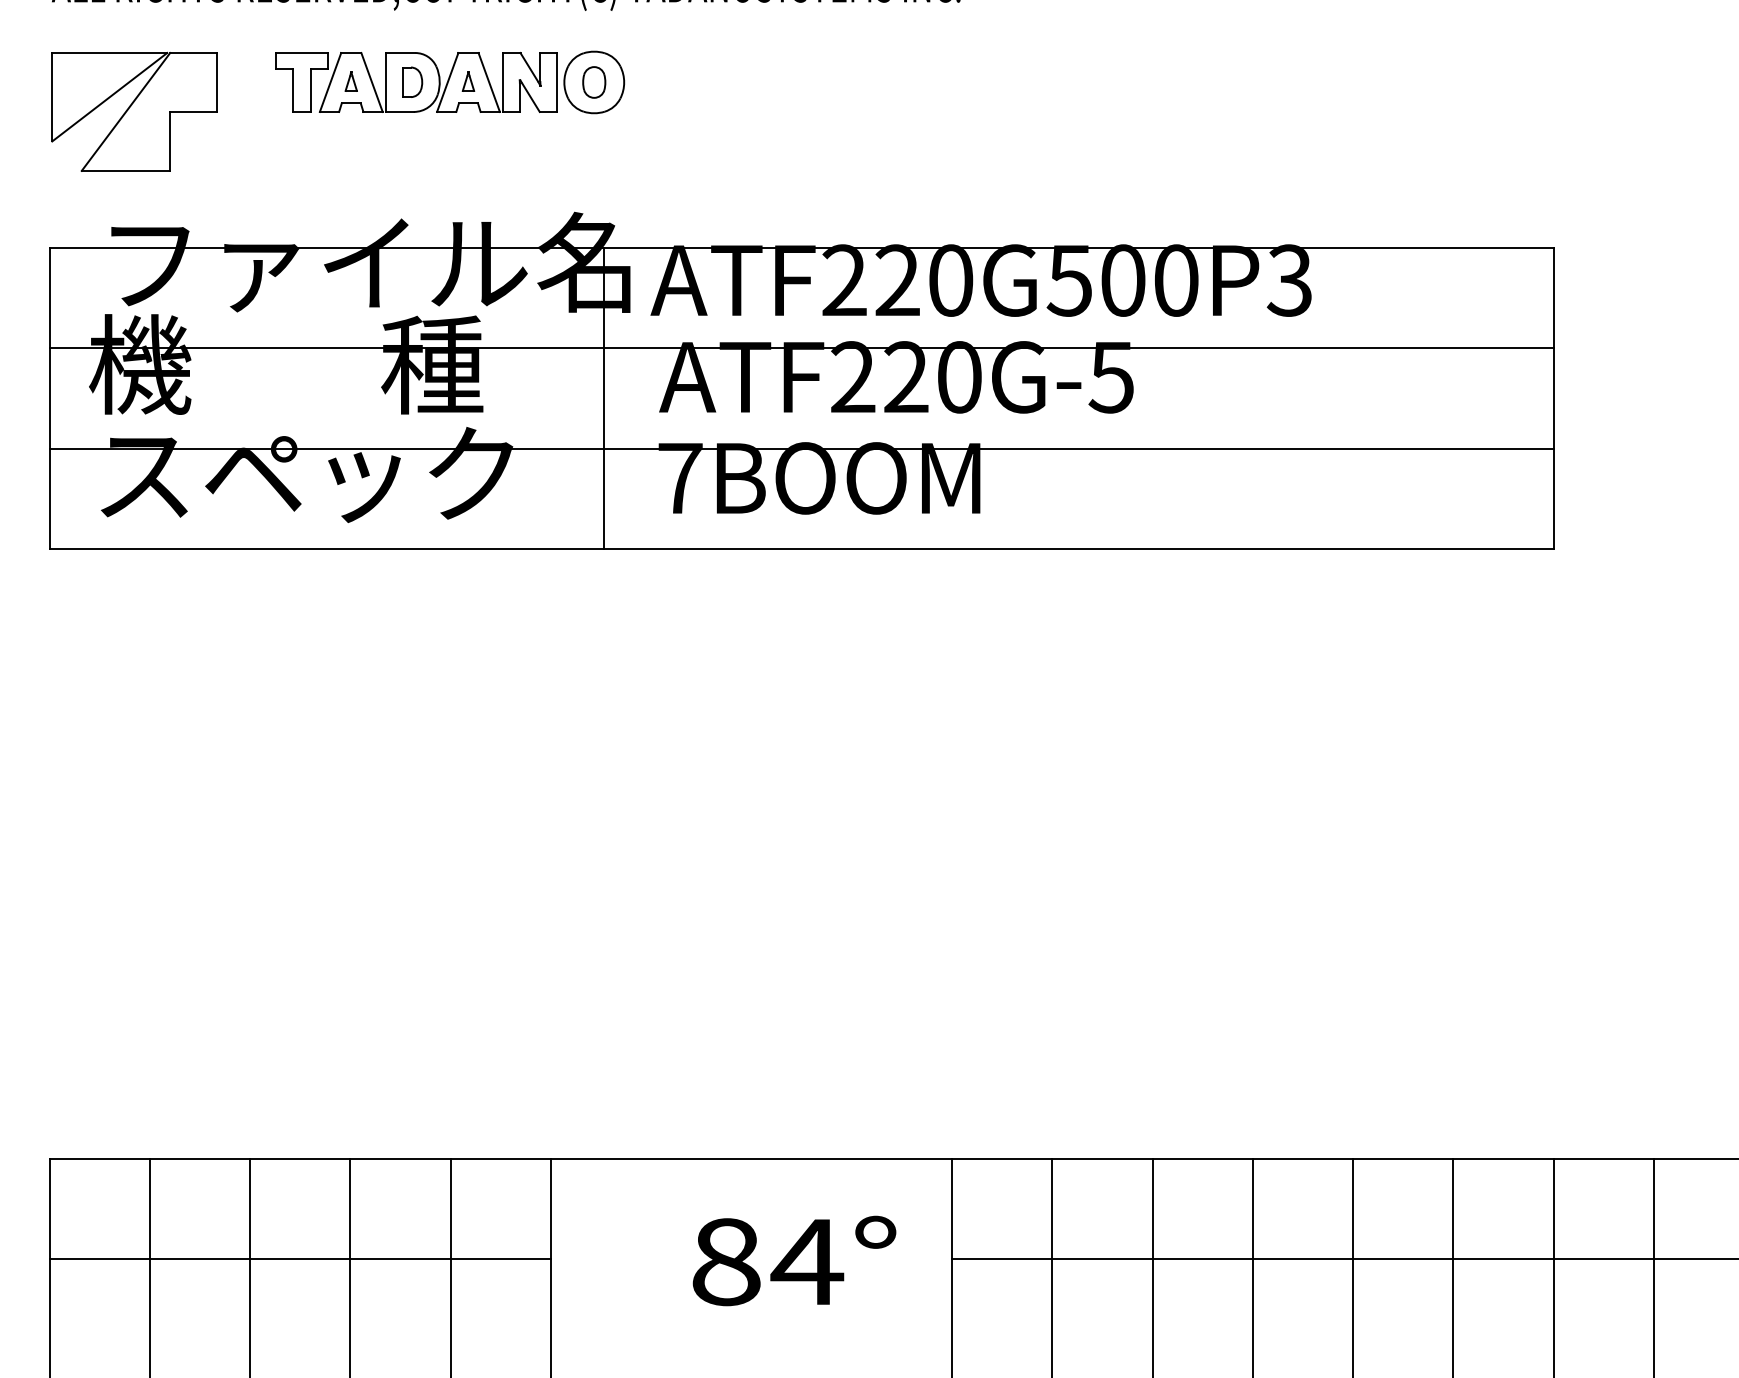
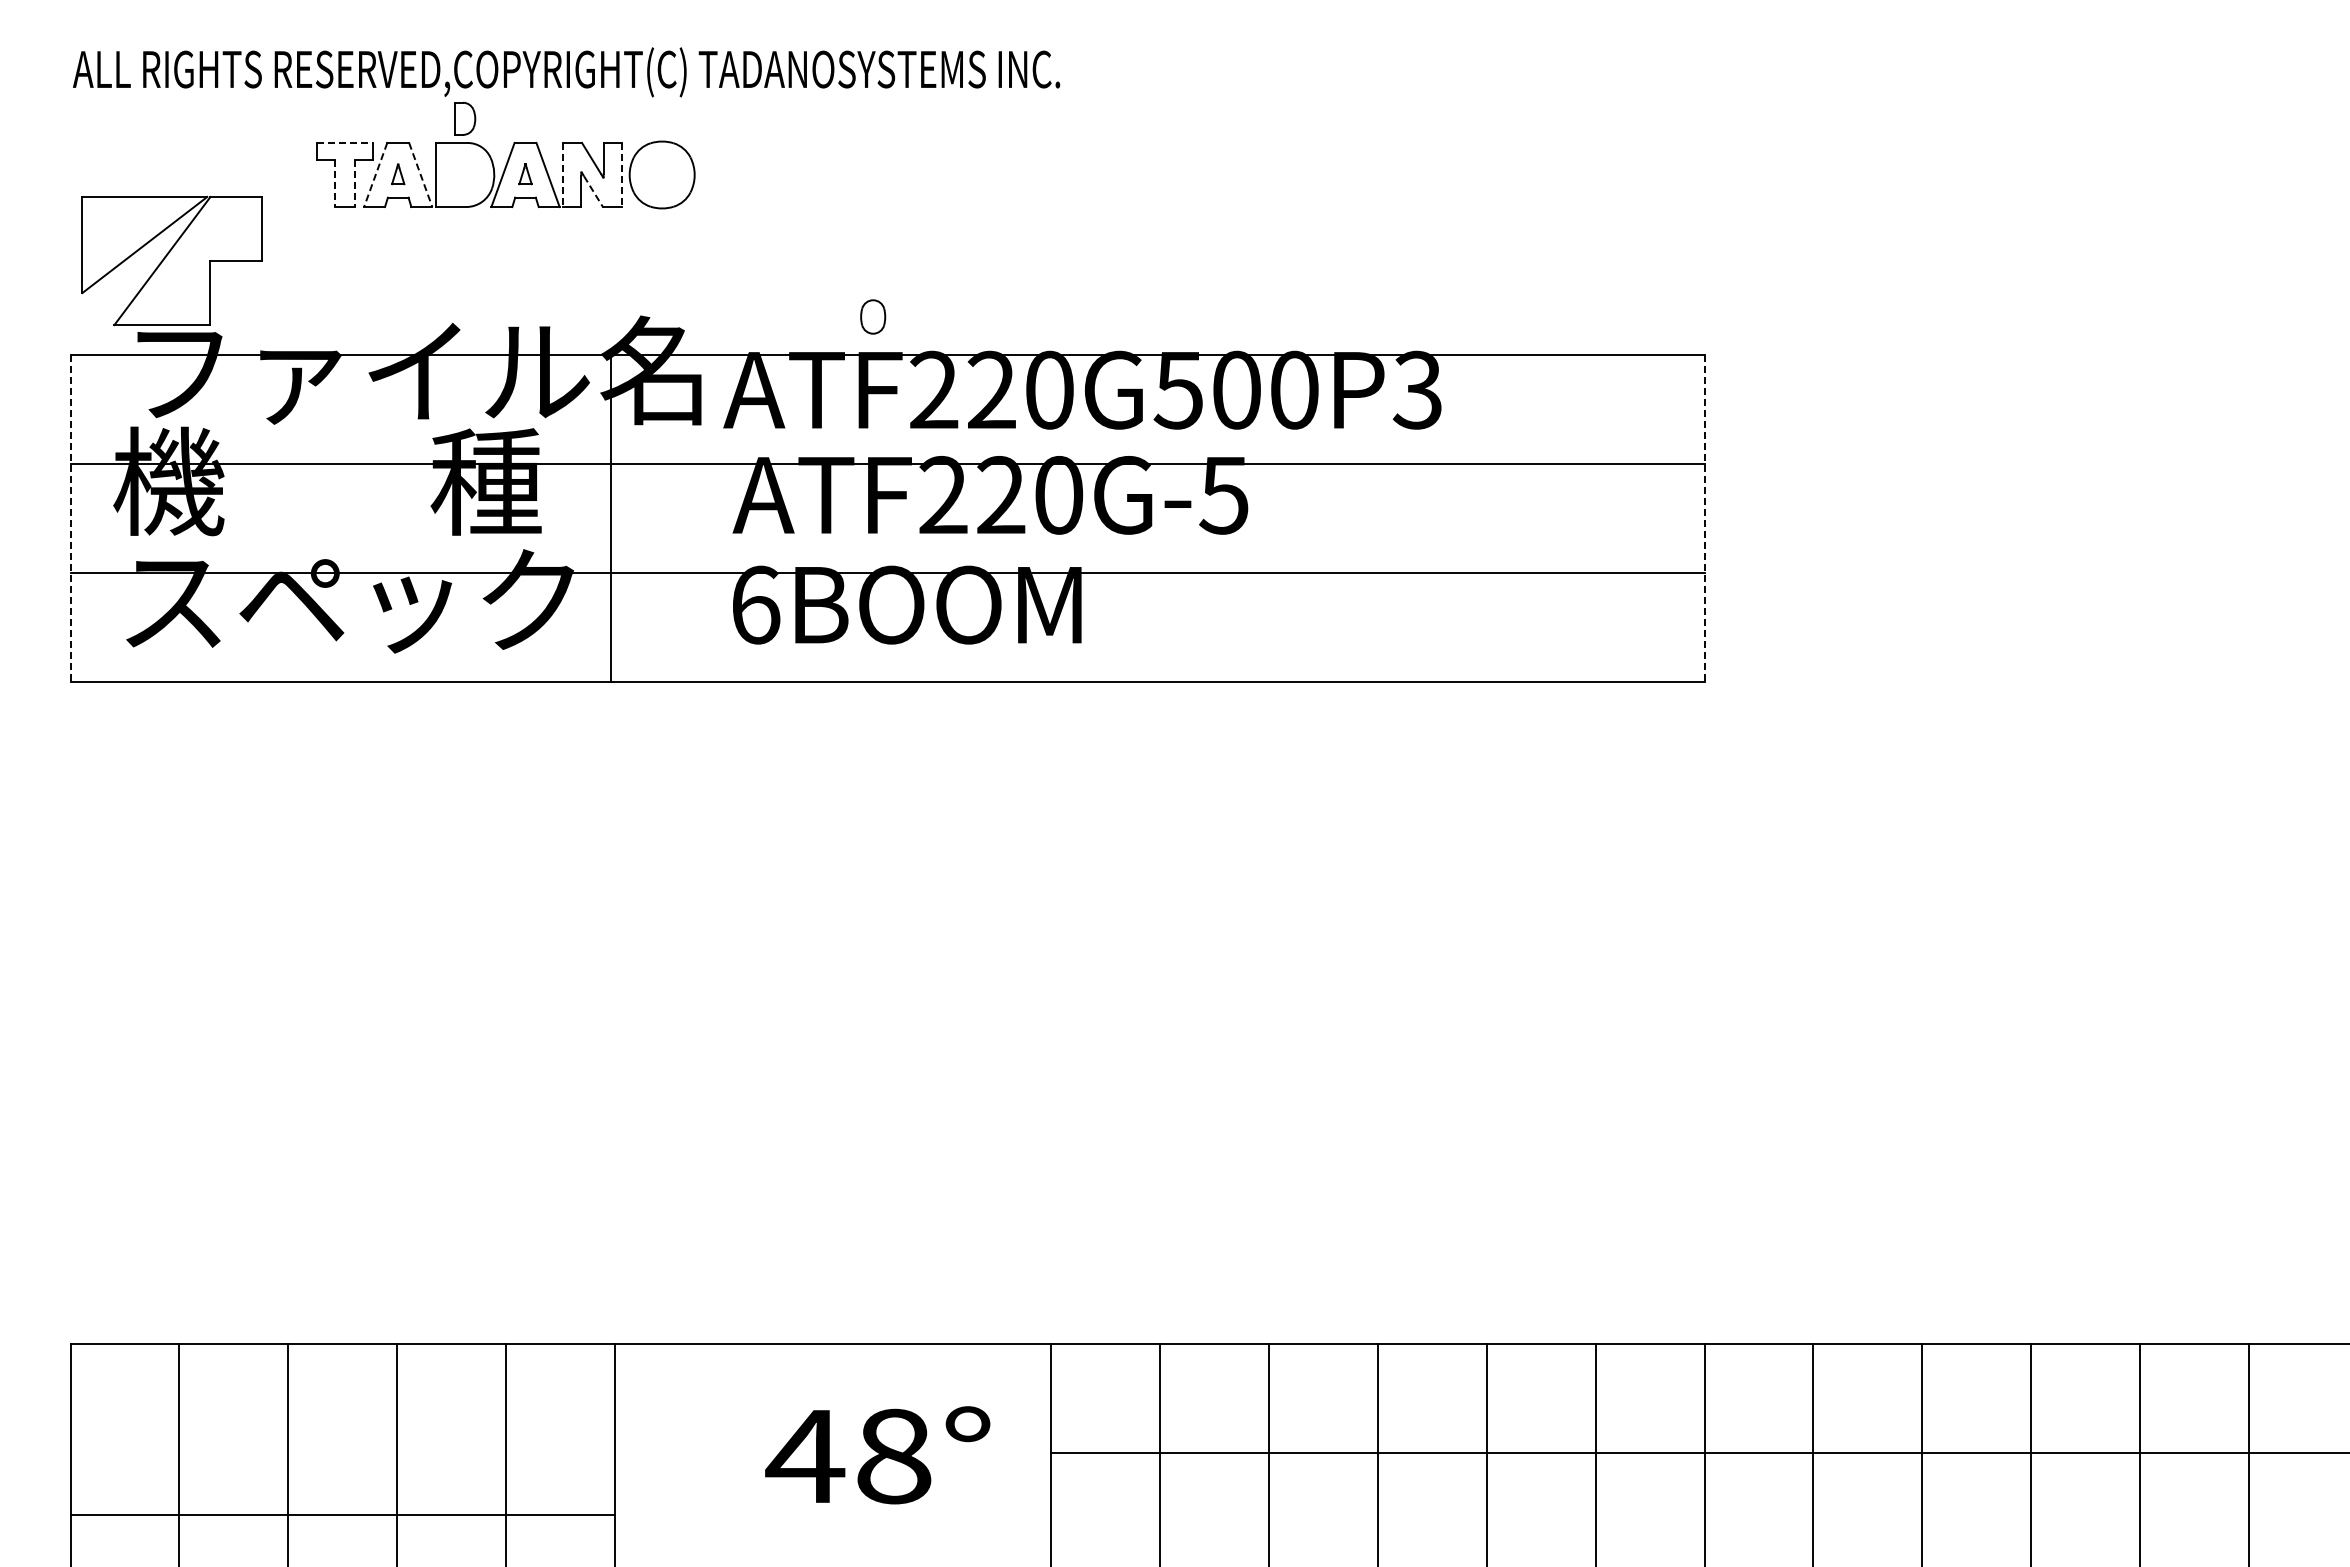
line: (302, 52) -> (345, 142), solid -> dashed
line: (330, 82) -> (375, 175), solid -> dashed
line: (371, 82) -> (420, 175), solid -> dashed
part: (413, 82) -> (465, 118), moved
line: (503, 82) -> (563, 175), solid -> dashed
line: (556, 82) -> (621, 175), solid -> dashed
part: (594, 82) -> (873, 316), moved
line: (292, 91) -> (334, 184), solid -> dashed
line: (311, 91) -> (354, 184), solid -> dashed
line: (531, 98) -> (593, 192), solid -> dashed
part: (134, 111) -> (171, 260), moved
line: (49, 398) -> (70, 518), solid -> dashed
line: (603, 398) -> (610, 518), moved
line: (1553, 398) -> (1704, 518), solid -> dashed
text: (681, 477) -> (756, 604), 7BOOM -> 6BOOM
line: (300, 1259) -> (342, 1515), moved
text: (766, 1262) -> (849, 1456), 84° -> 48°

